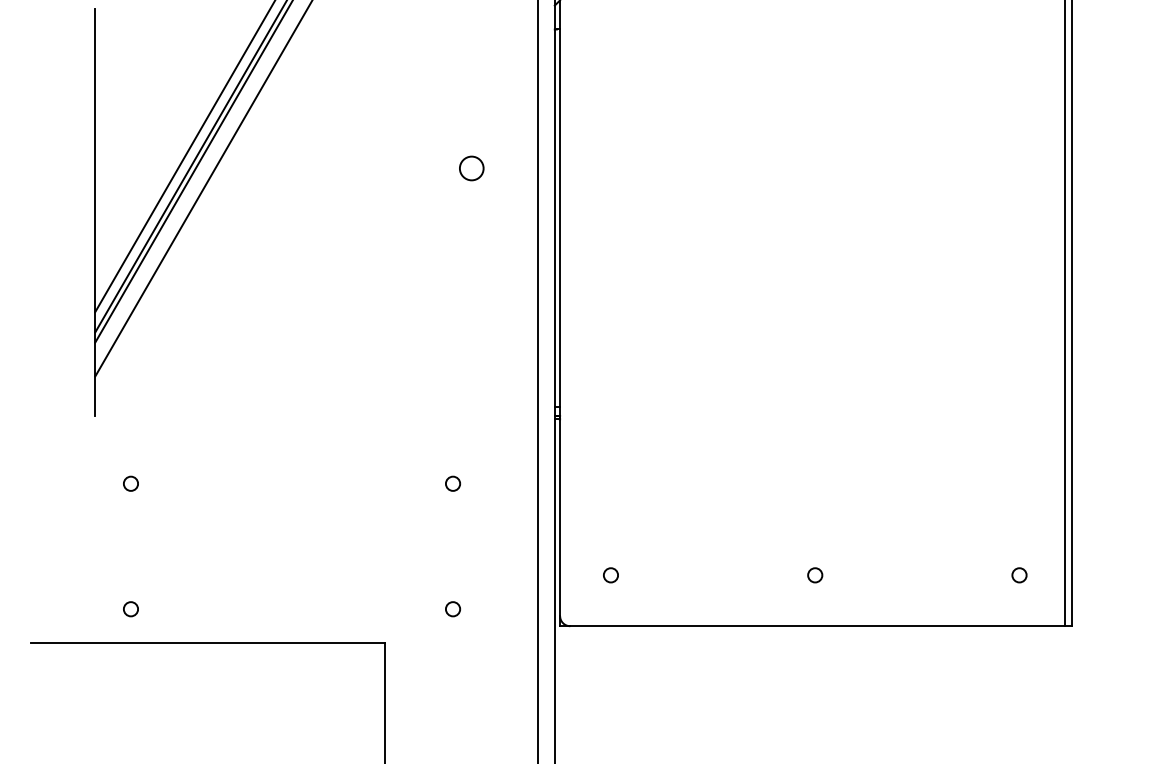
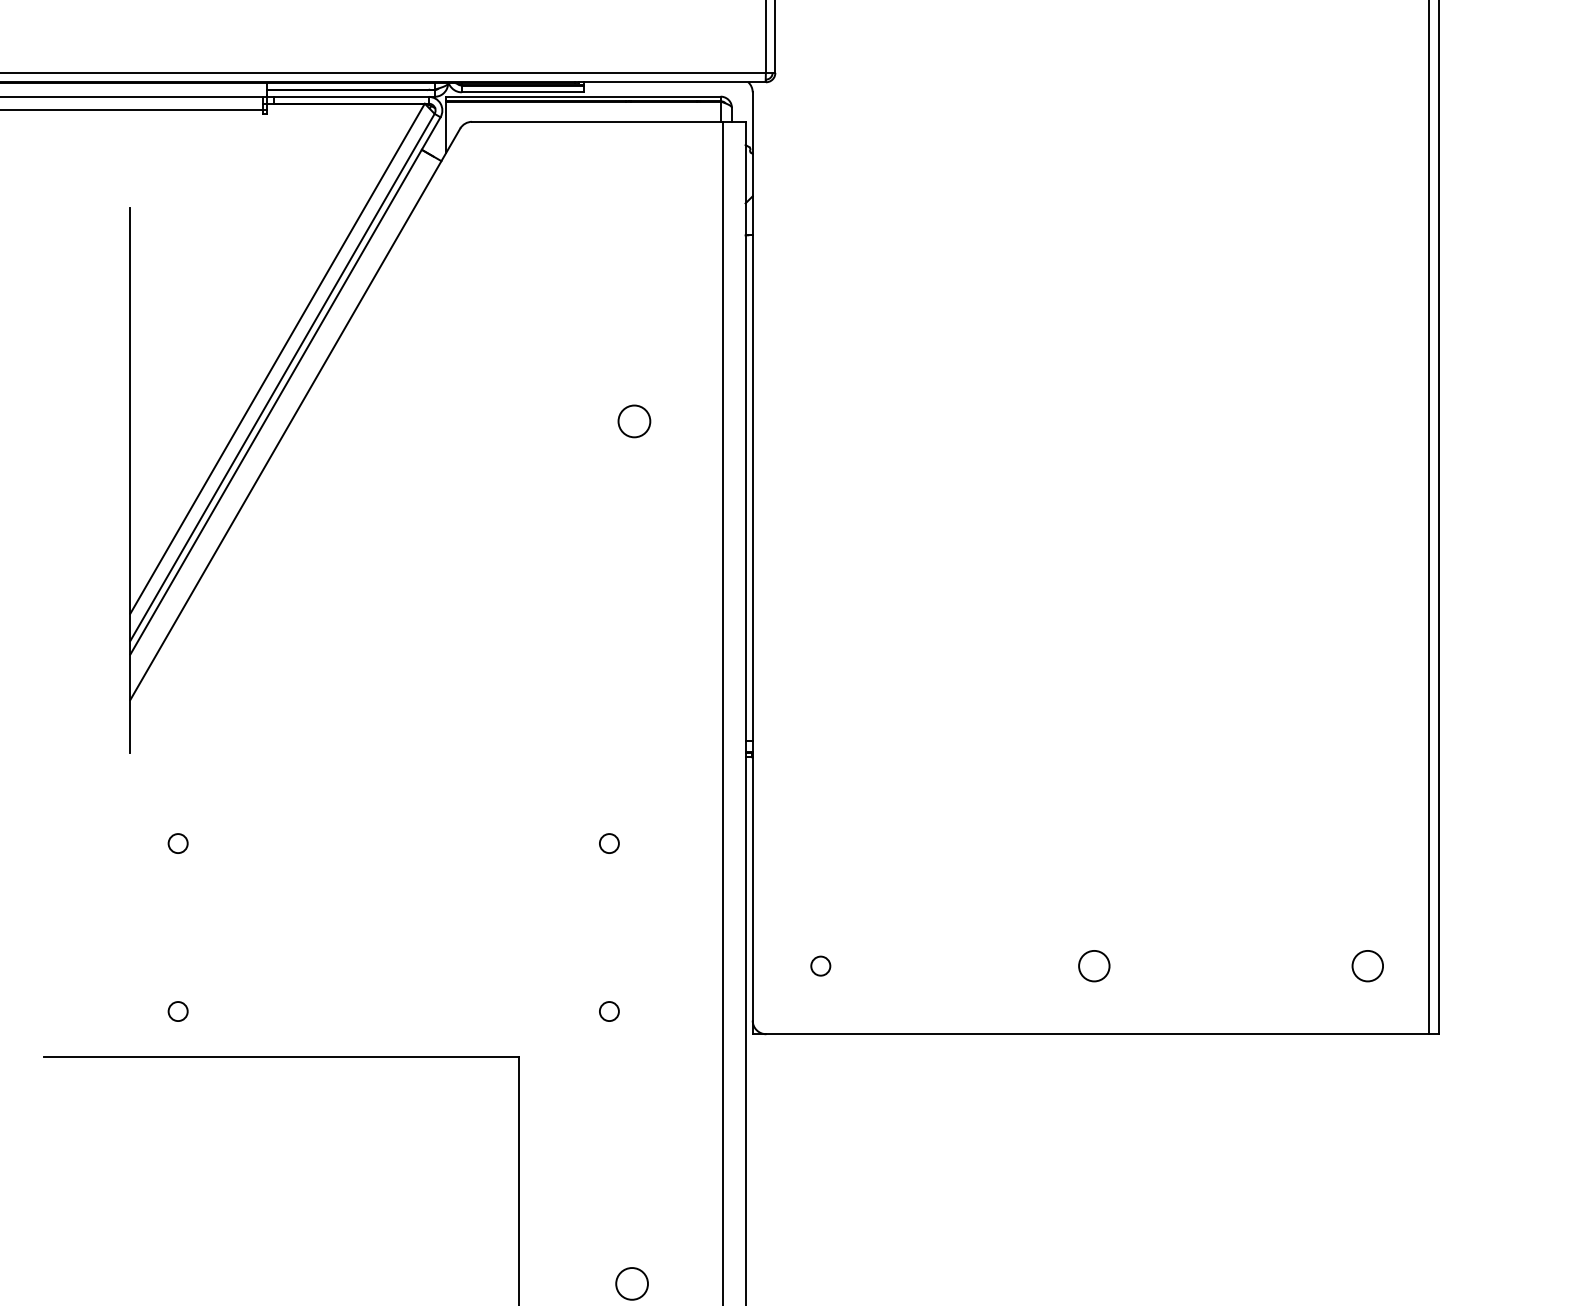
circle: (814, 574) -> (1093, 965), size x1.6
circle: (1019, 574) -> (1367, 965), size x1.6

